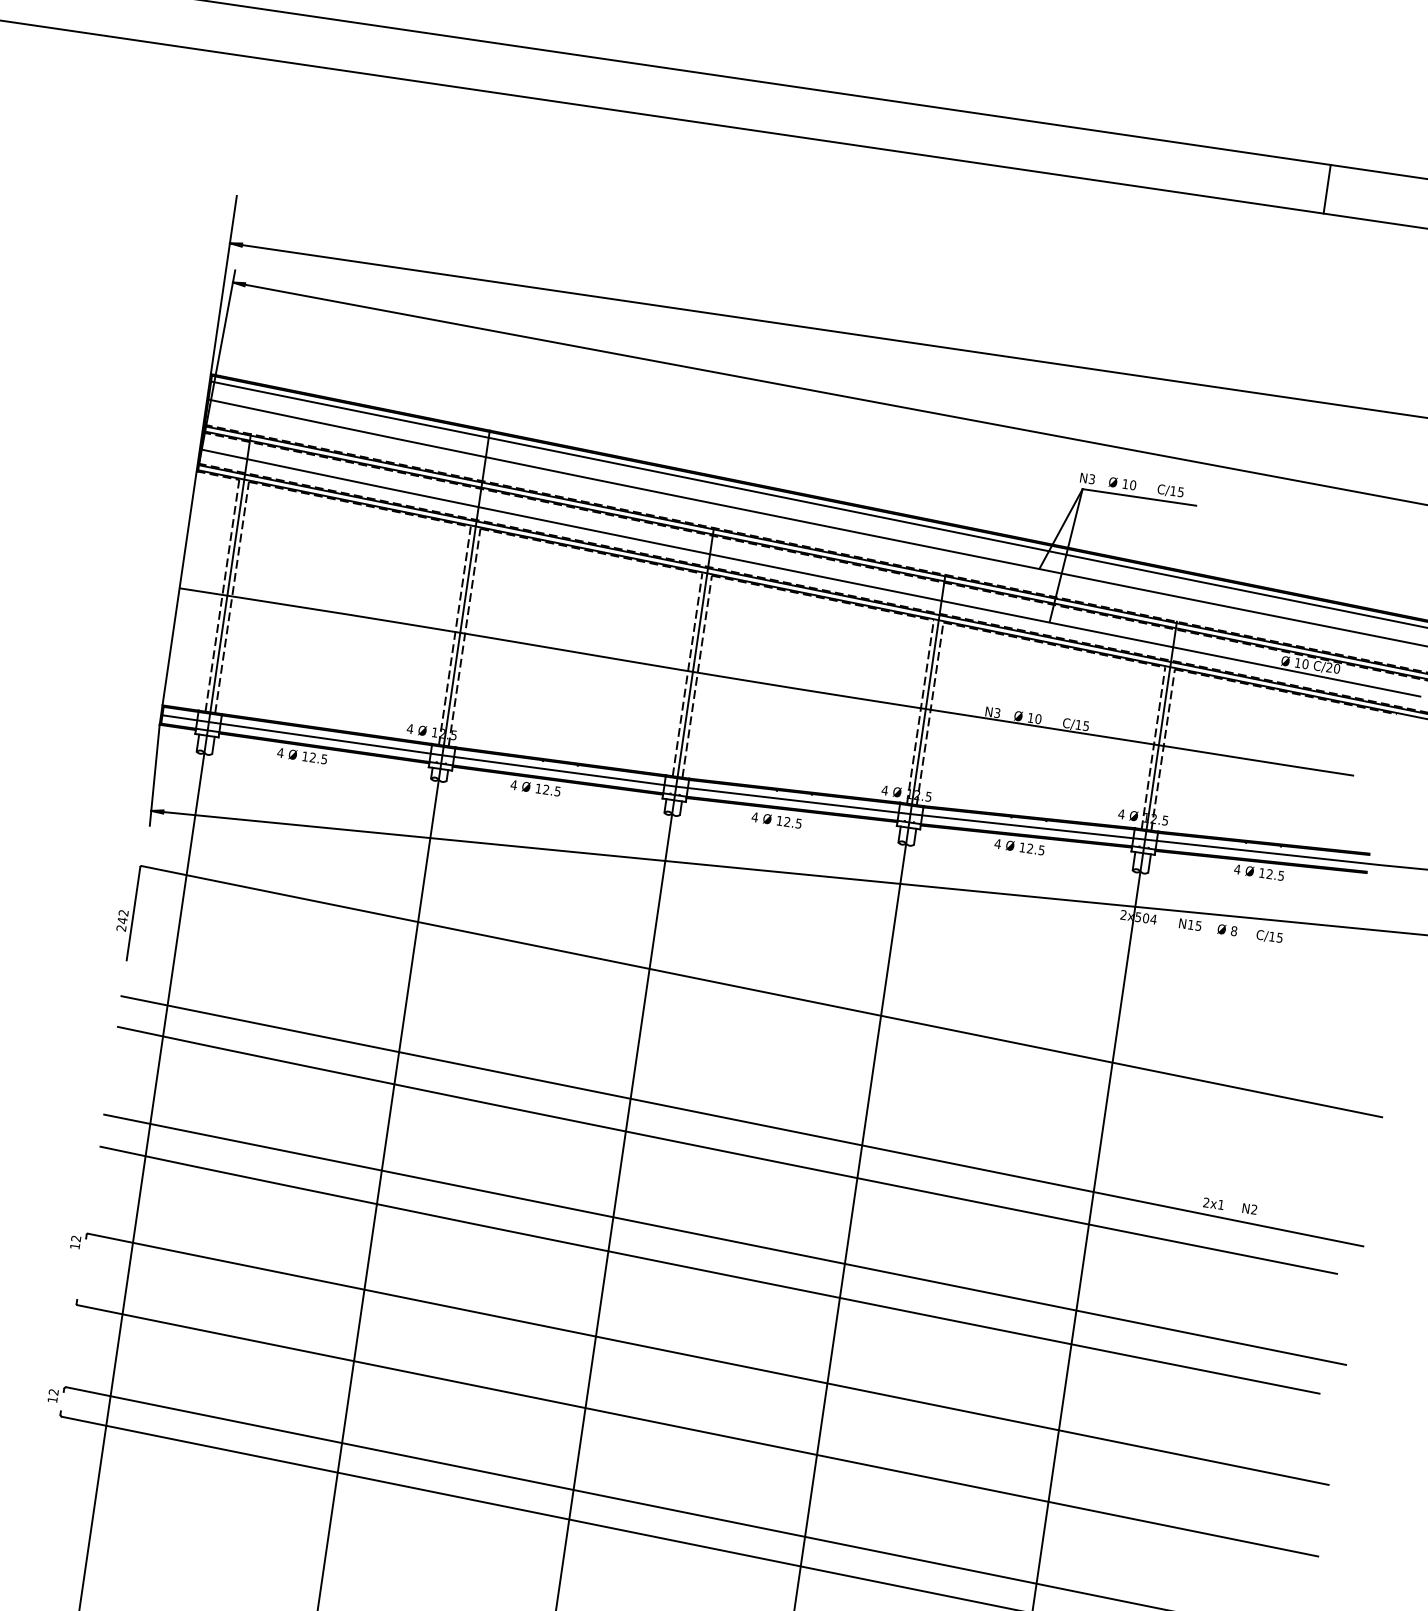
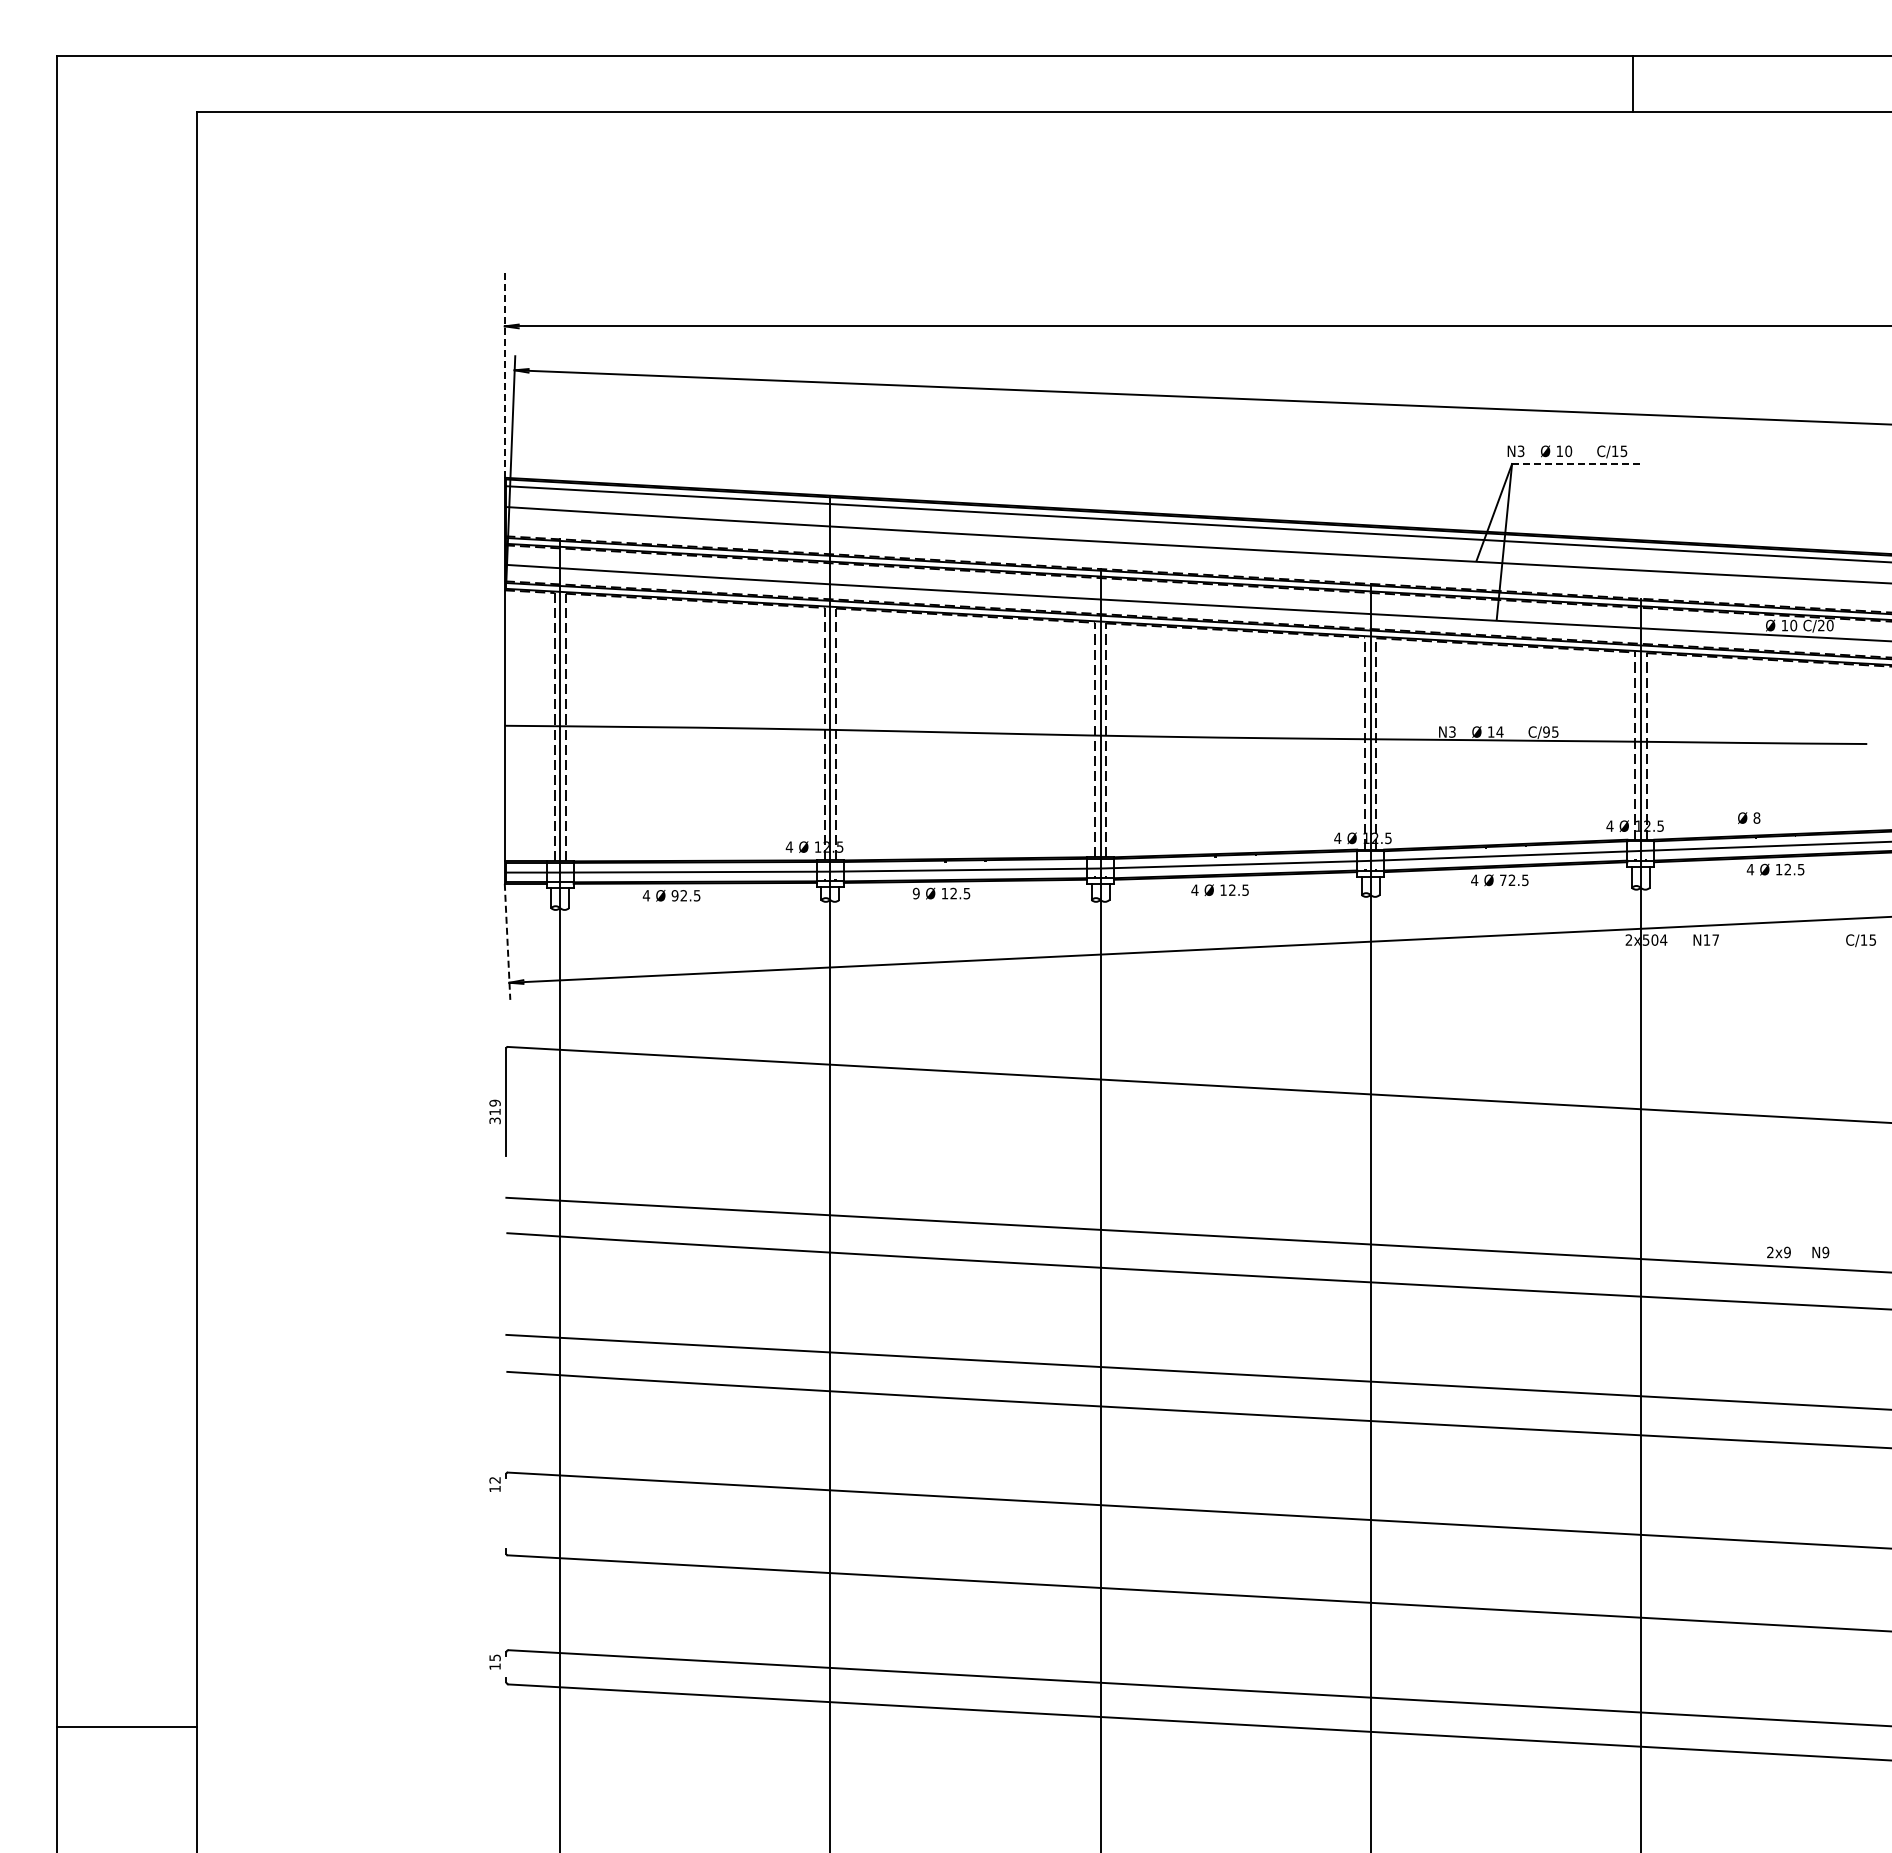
line: (1327, 189) -> (1632, 83), moved
line: (223, 284) -> (504, 374), solid -> dashed
line: (1139, 497) -> (1577, 464), solid -> dashed
text: (1038, 718) -> (1499, 731), 10 -> 14
text: (1078, 724) -> (1546, 731), C/15 -> C/95
text: (304, 756) -> (674, 895), 12.5 -> 92.5
line: (154, 775) -> (507, 942), solid -> dashed
text: (513, 784) -> (915, 893), 4 -> 9
text: (1022, 846) -> (1503, 879), 12.5 -> 72.5
text: (122, 920) -> (494, 1111), 242 -> 319
text: (1198, 925) -> (1715, 939), N15 -> N17
text: (1227, 929) -> (1749, 817), moved
text: (1269, 936) -> (1860, 940), moved
text: (1221, 1204) -> (1787, 1252), 2x1 -> 2x9
text: (1254, 1209) -> (1825, 1252), N2 -> N9
text: (53, 1391) -> (494, 1657), 12 -> 15

